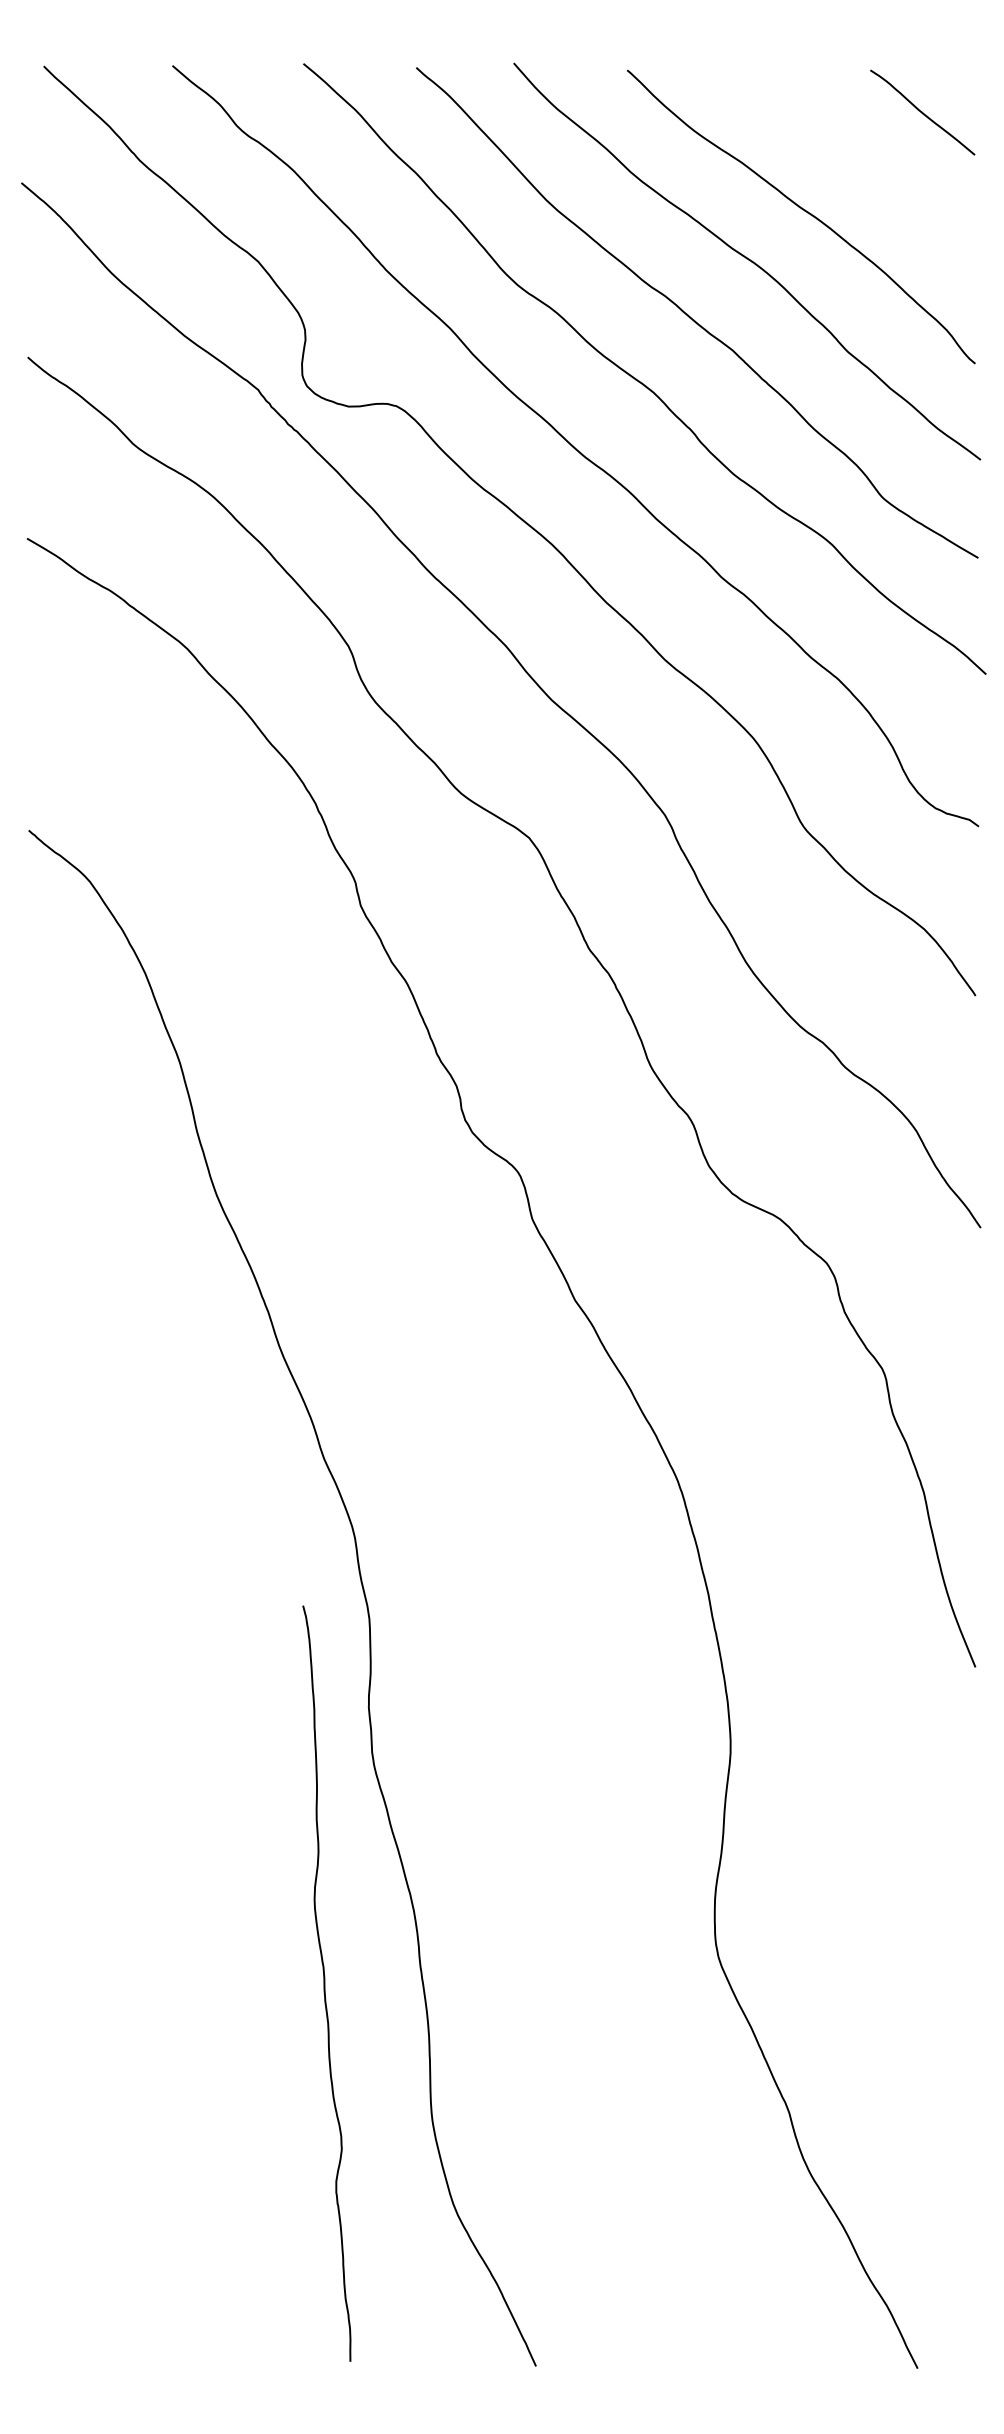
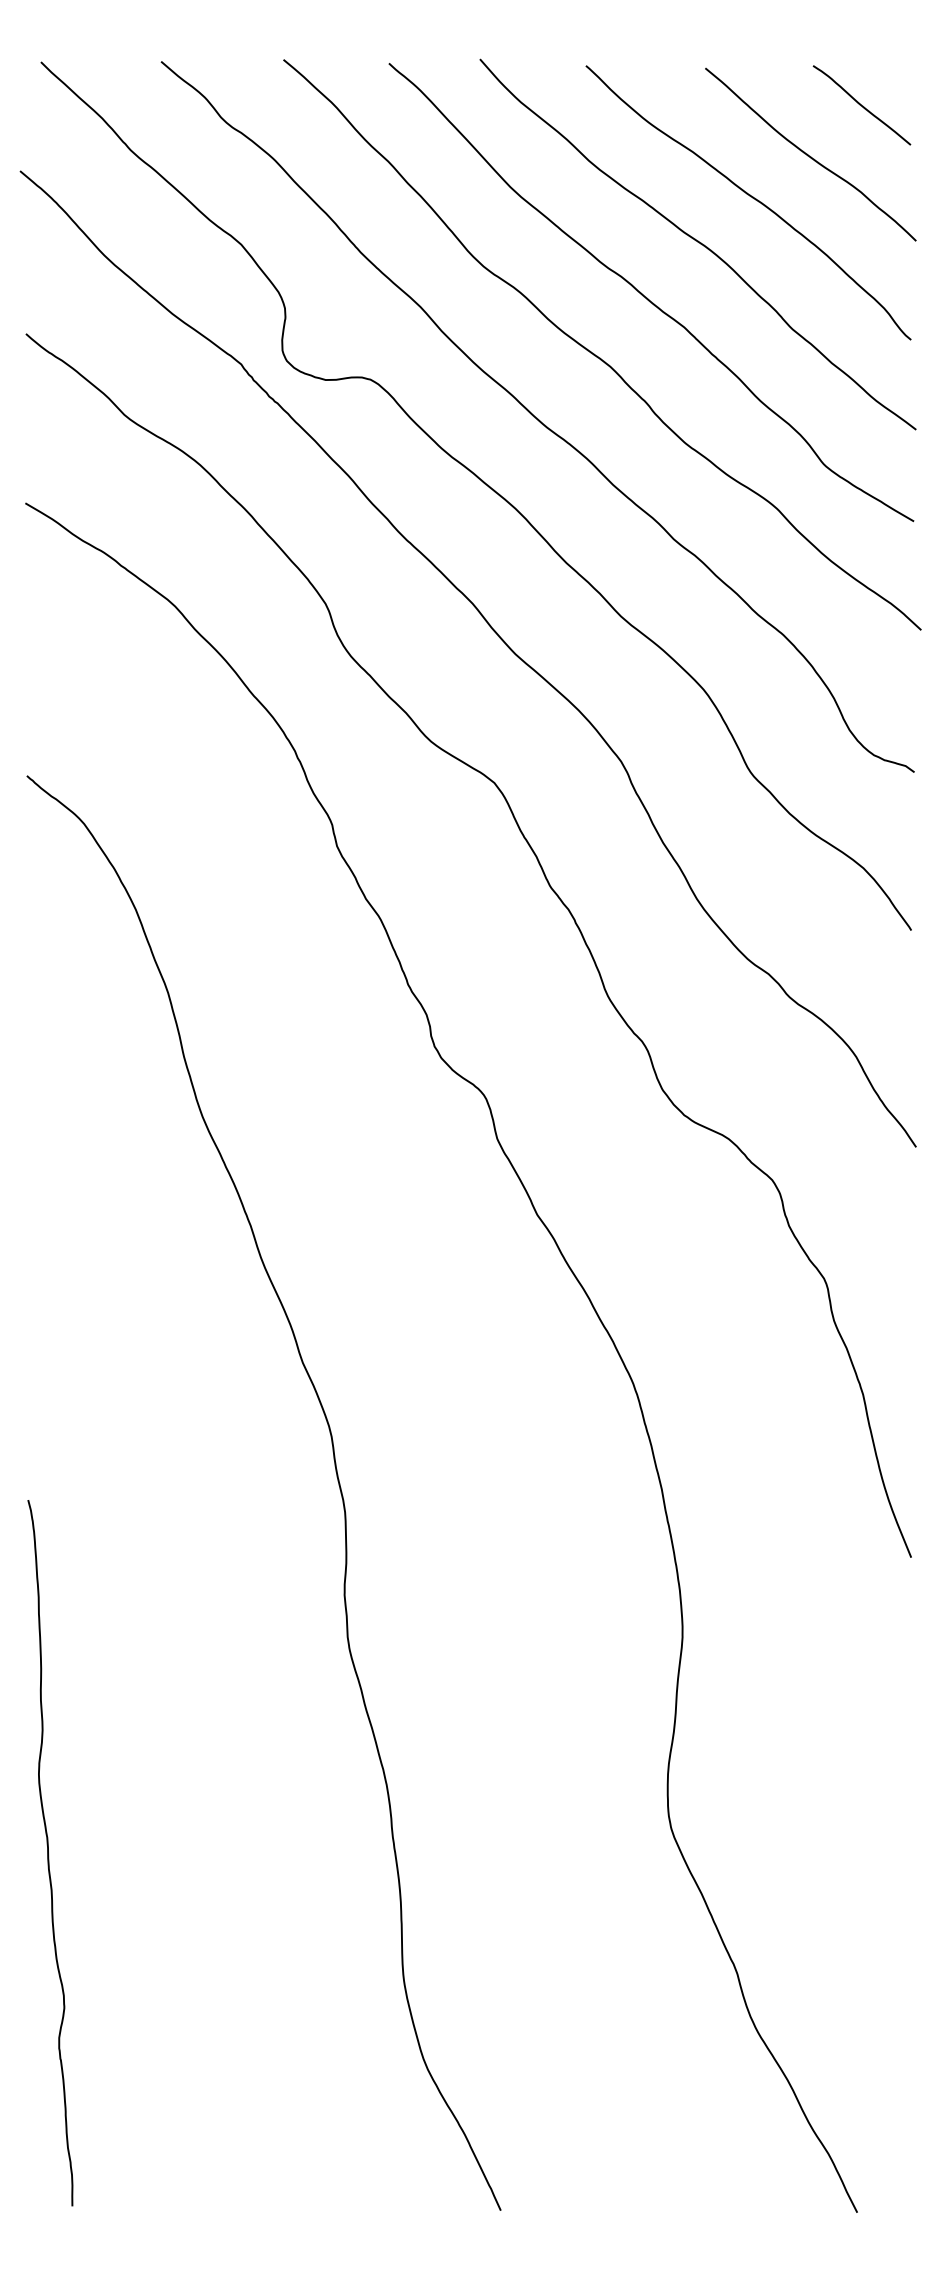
curve: (867, 166) -> (810, 155), added
curve: (325, 1983) -> (49, 1852), moved

